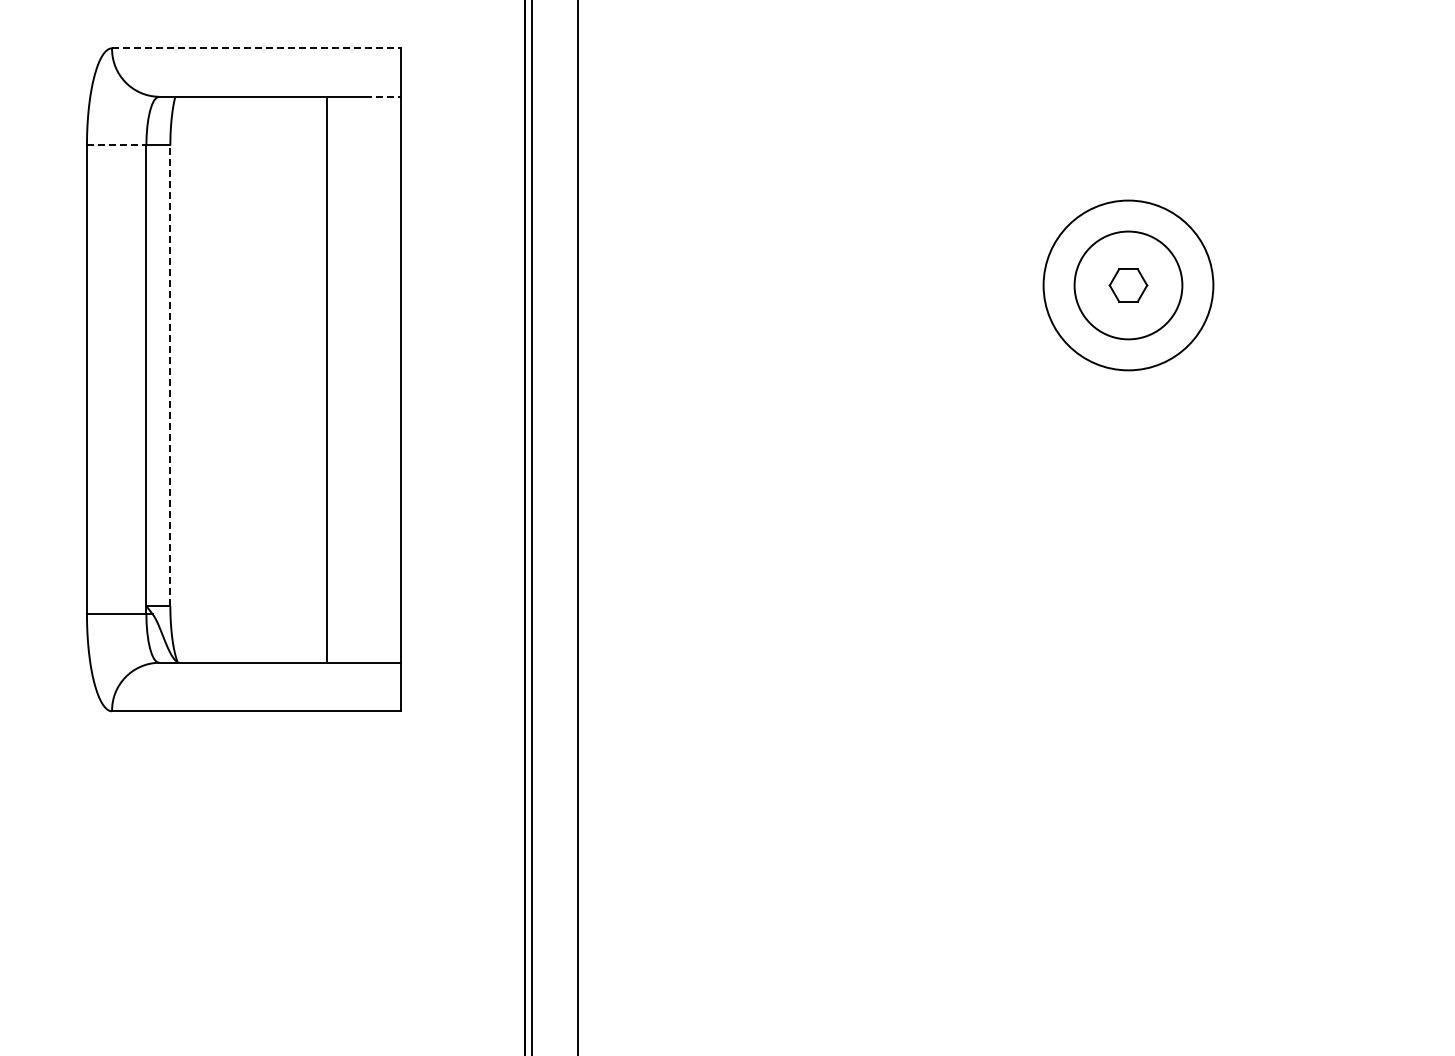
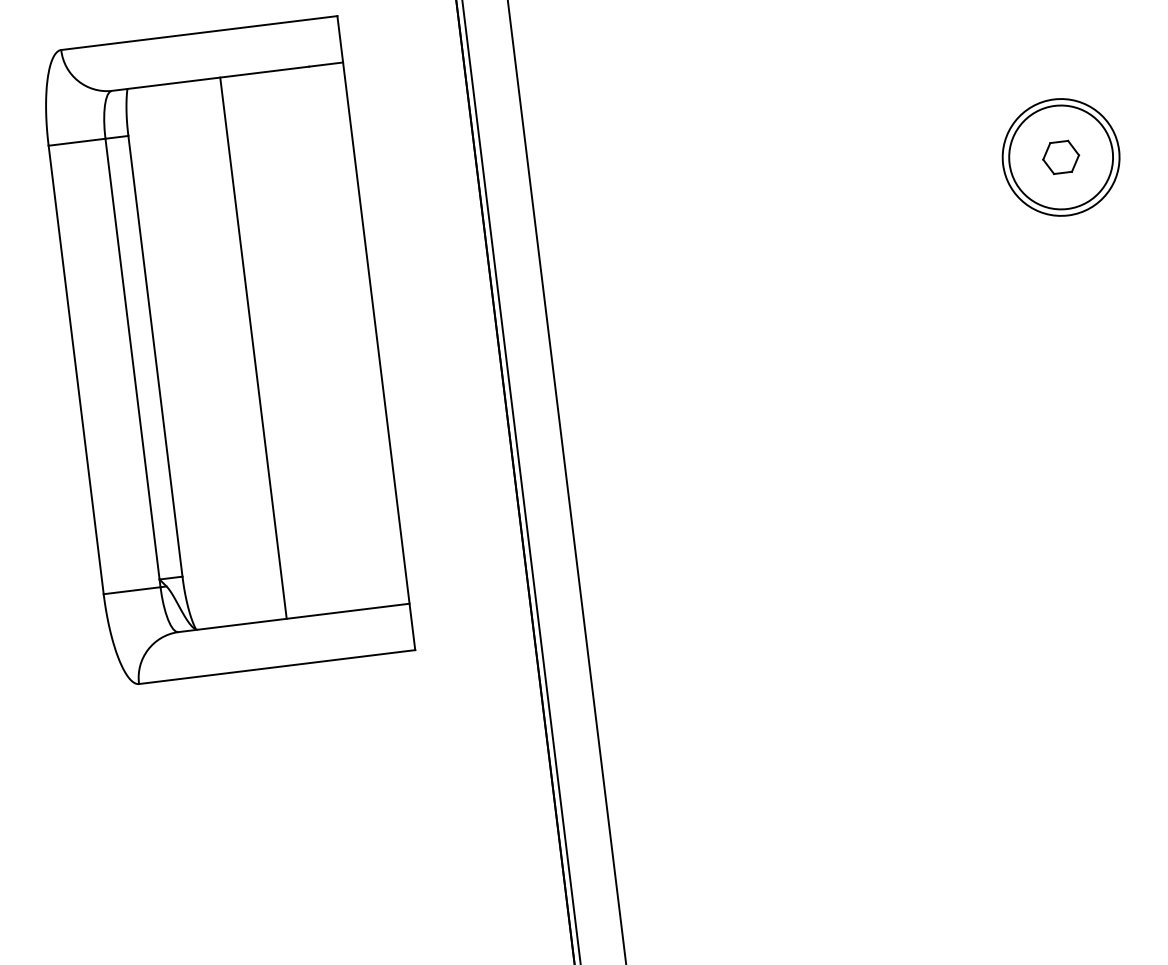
line: (256, 48) -> (199, 33), dashed -> solid
line: (383, 96) -> (326, 64), dashed -> solid
line: (116, 145) -> (76, 142), dashed -> solid
circle: (1128, 285) -> (1061, 157), size x0.71
line: (170, 375) -> (155, 356), dashed -> solid
line: (327, 379) -> (253, 347), moved

